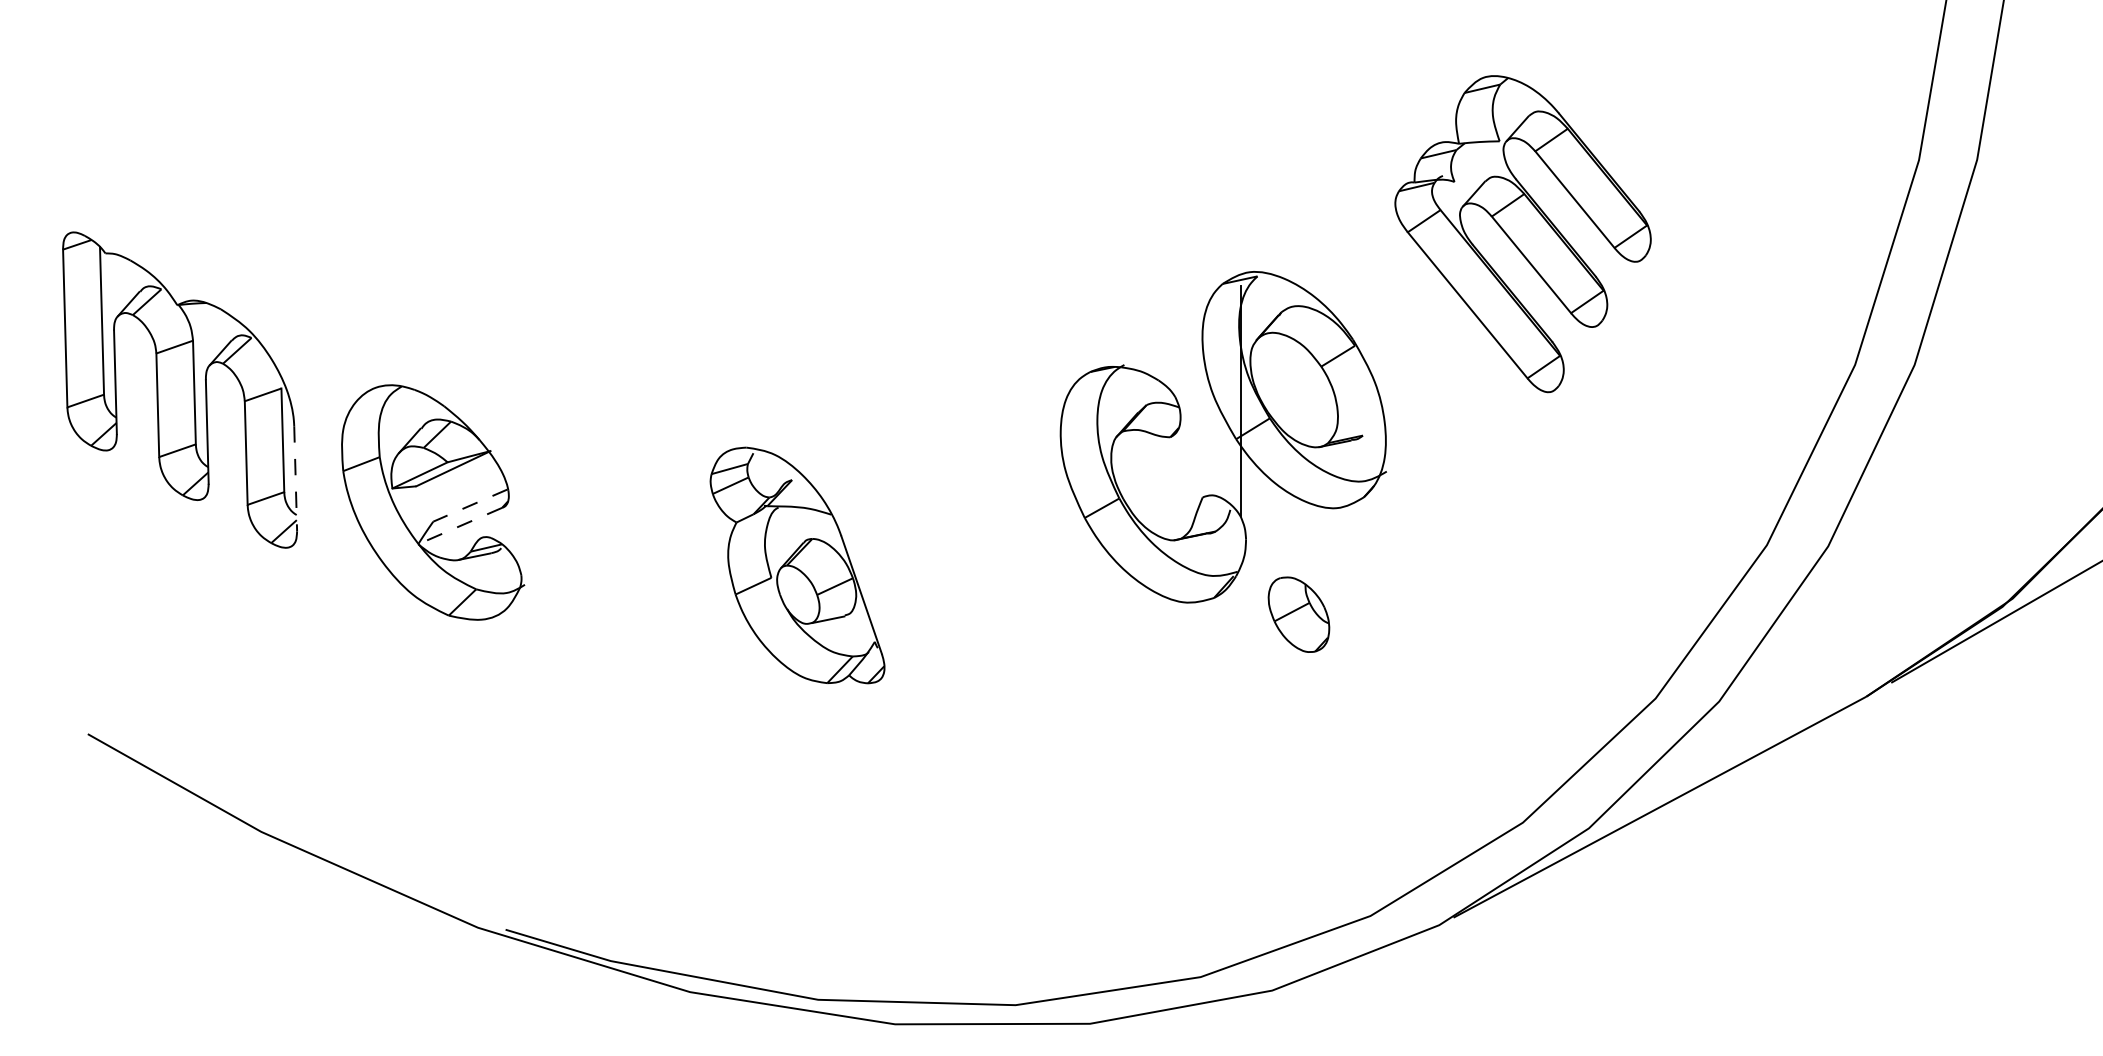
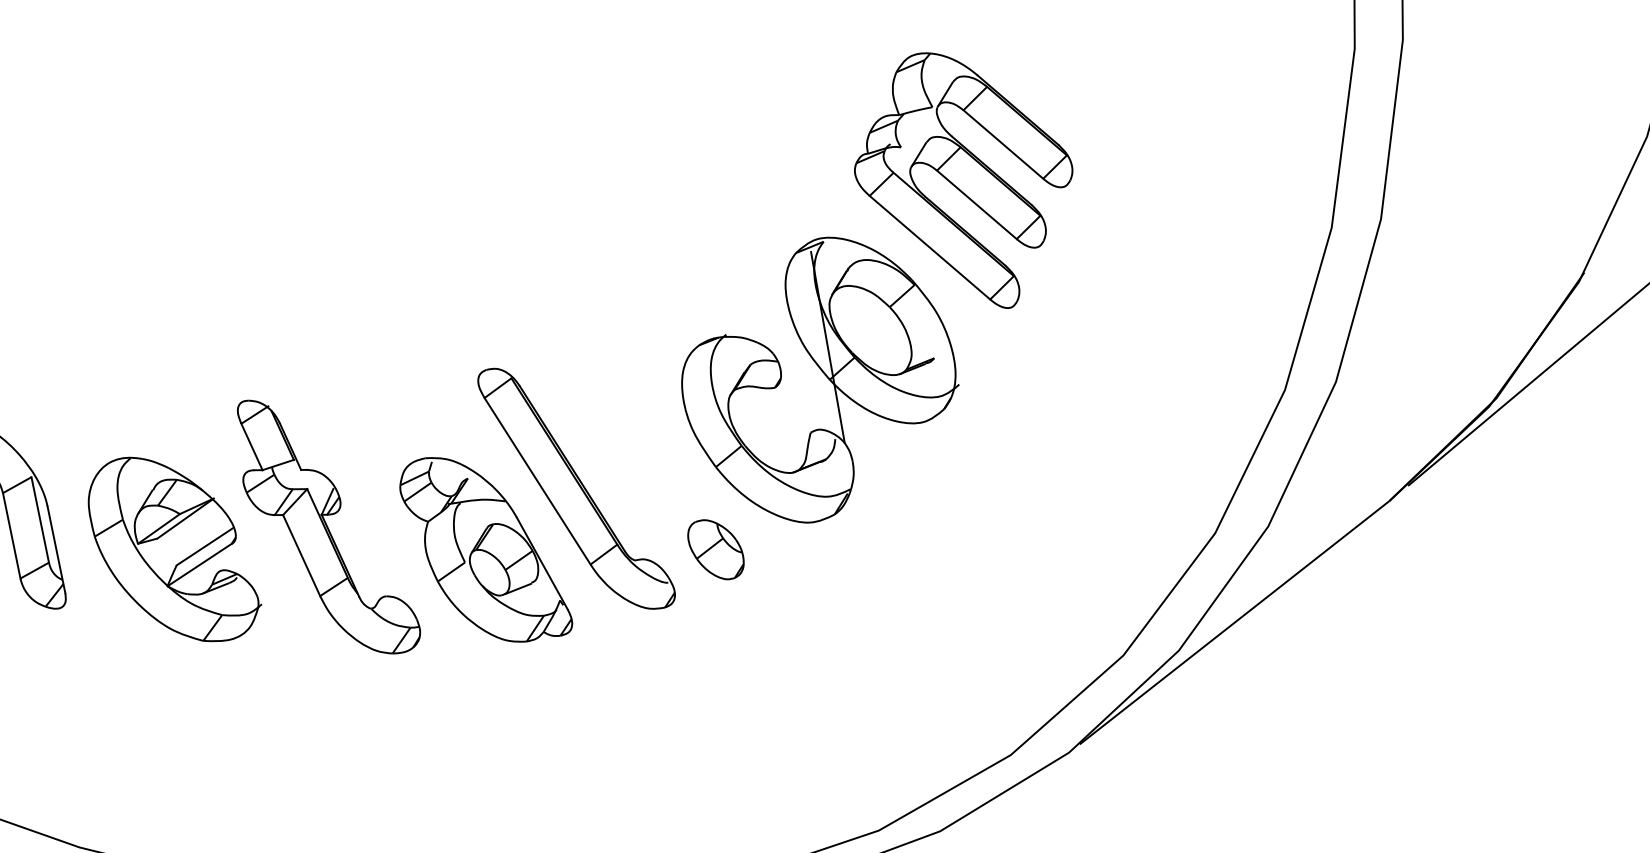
part: (1522, 234) -> (965, 181), moved
line: (295, 478) -> (56, 549), dashed -> solid
line: (469, 505) -> (204, 546), dashed -> solid
part: (616, 506) -> (326, 526), added
part: (917, 513) -> (576, 487), added
line: (460, 526) -> (199, 565), dashed -> solid
part: (1298, 614) -> (715, 549), moved

